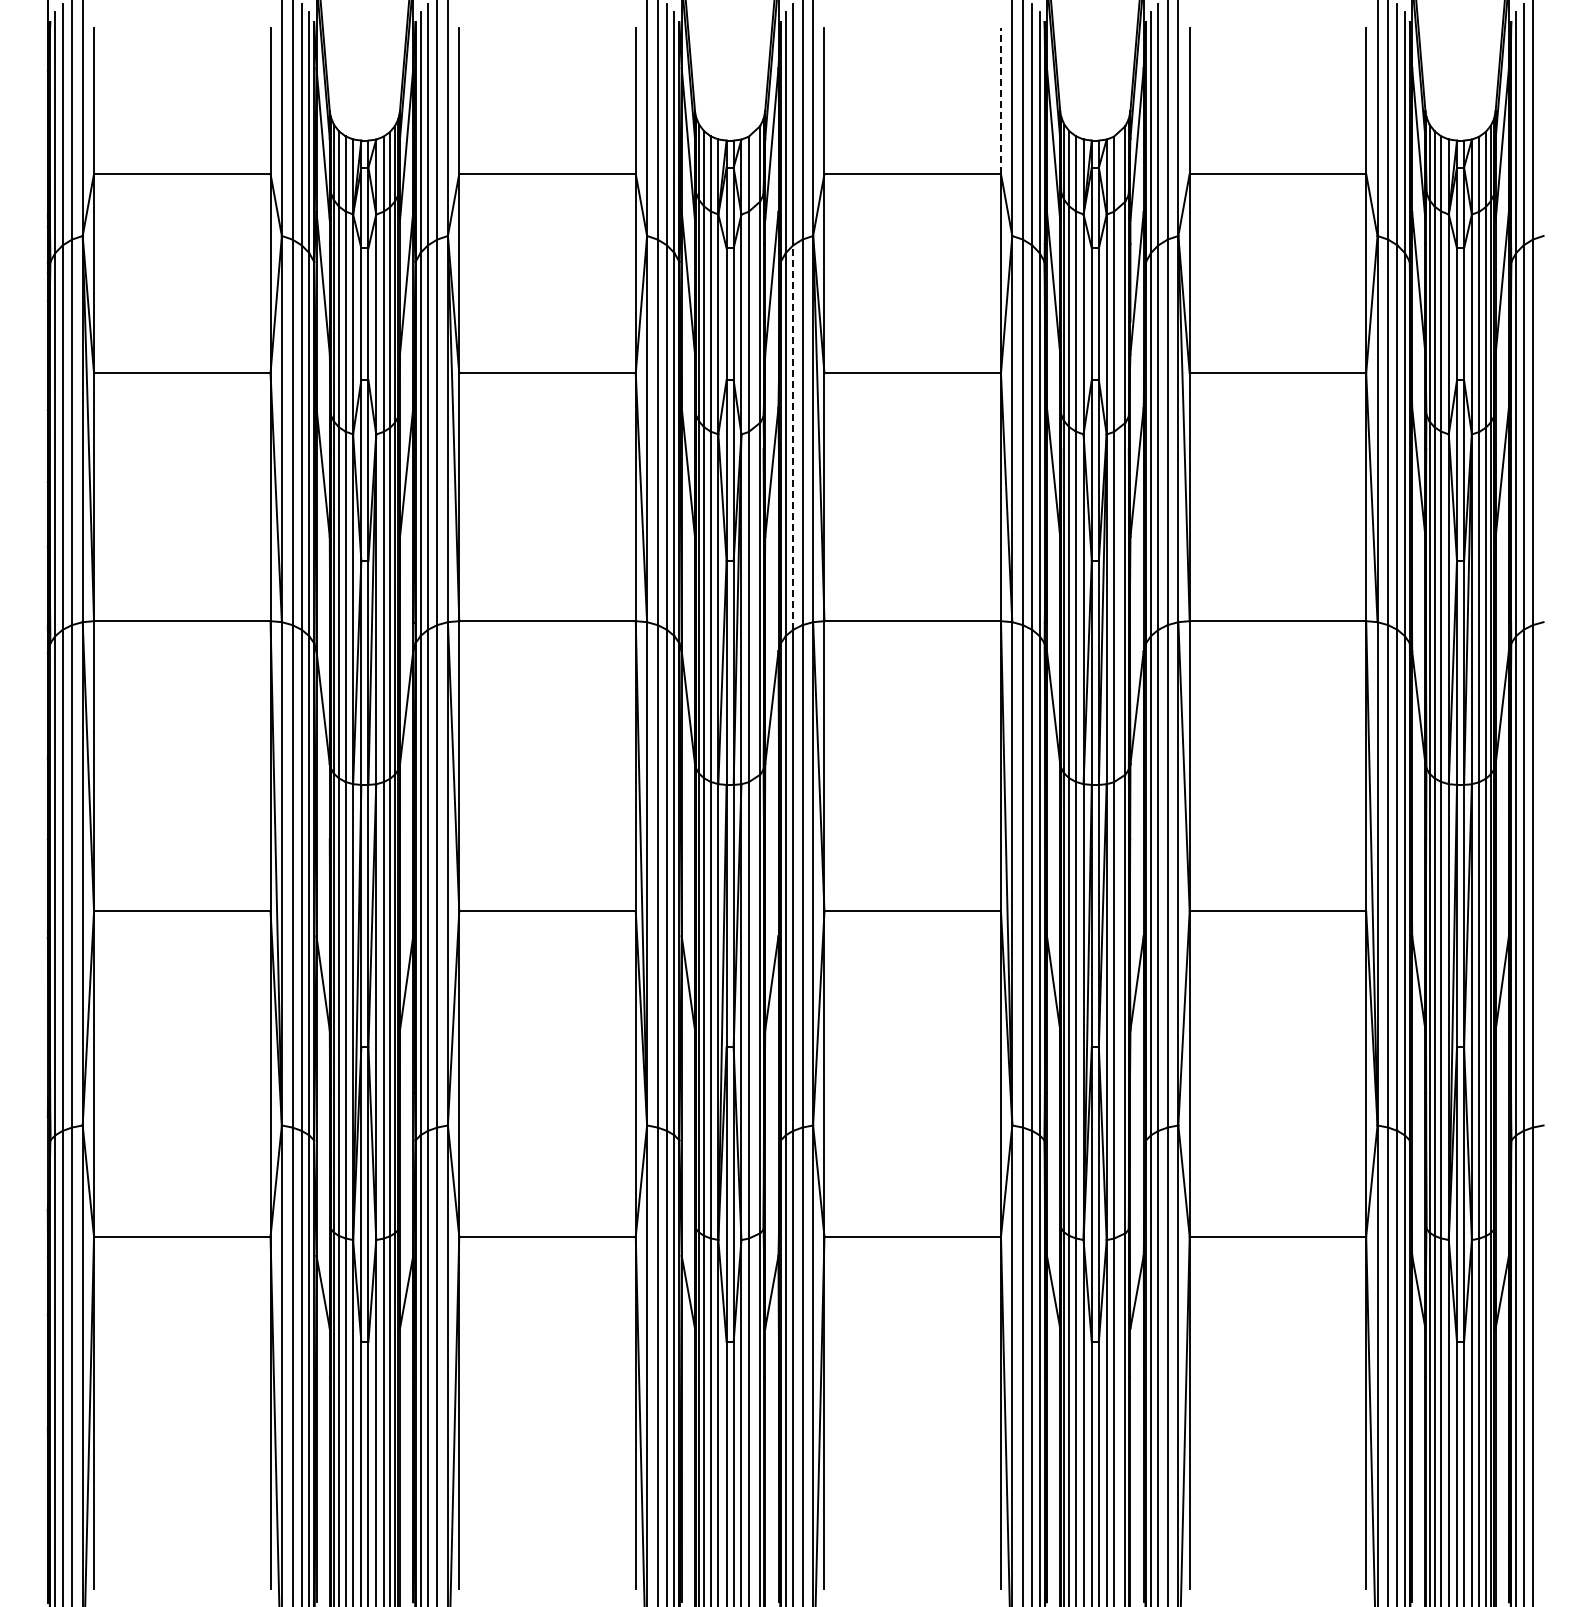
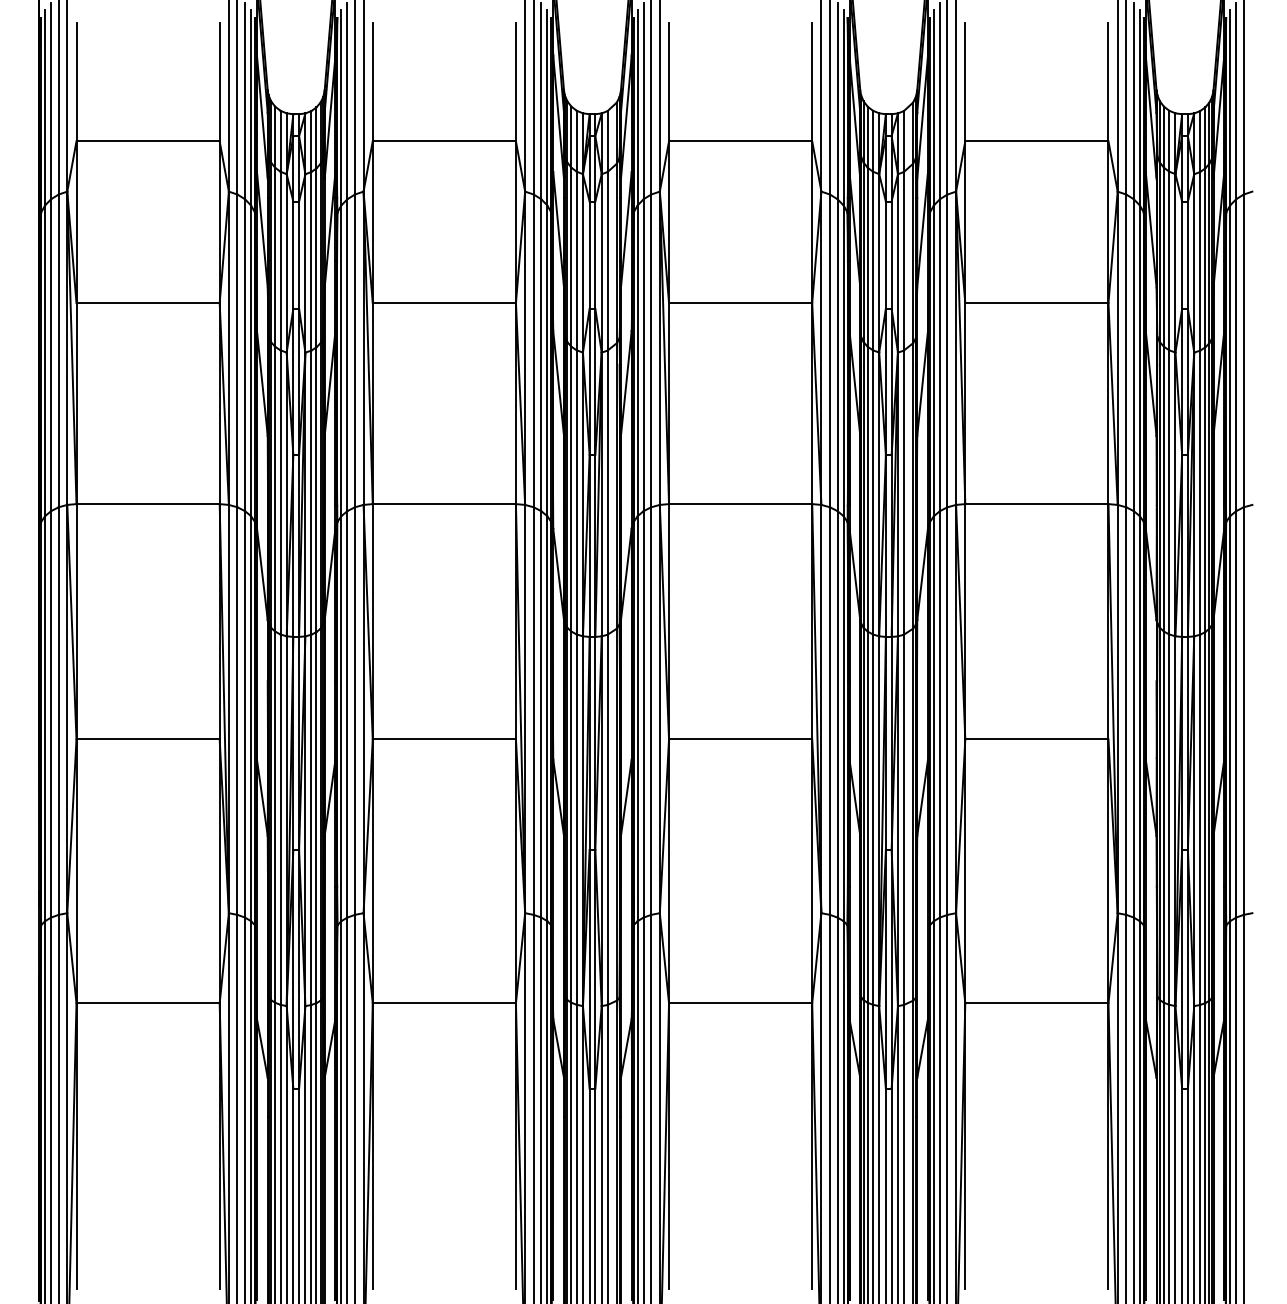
line: (1000, 100) -> (811, 81), dashed -> solid
line: (793, 437) -> (643, 355), dashed -> solid

